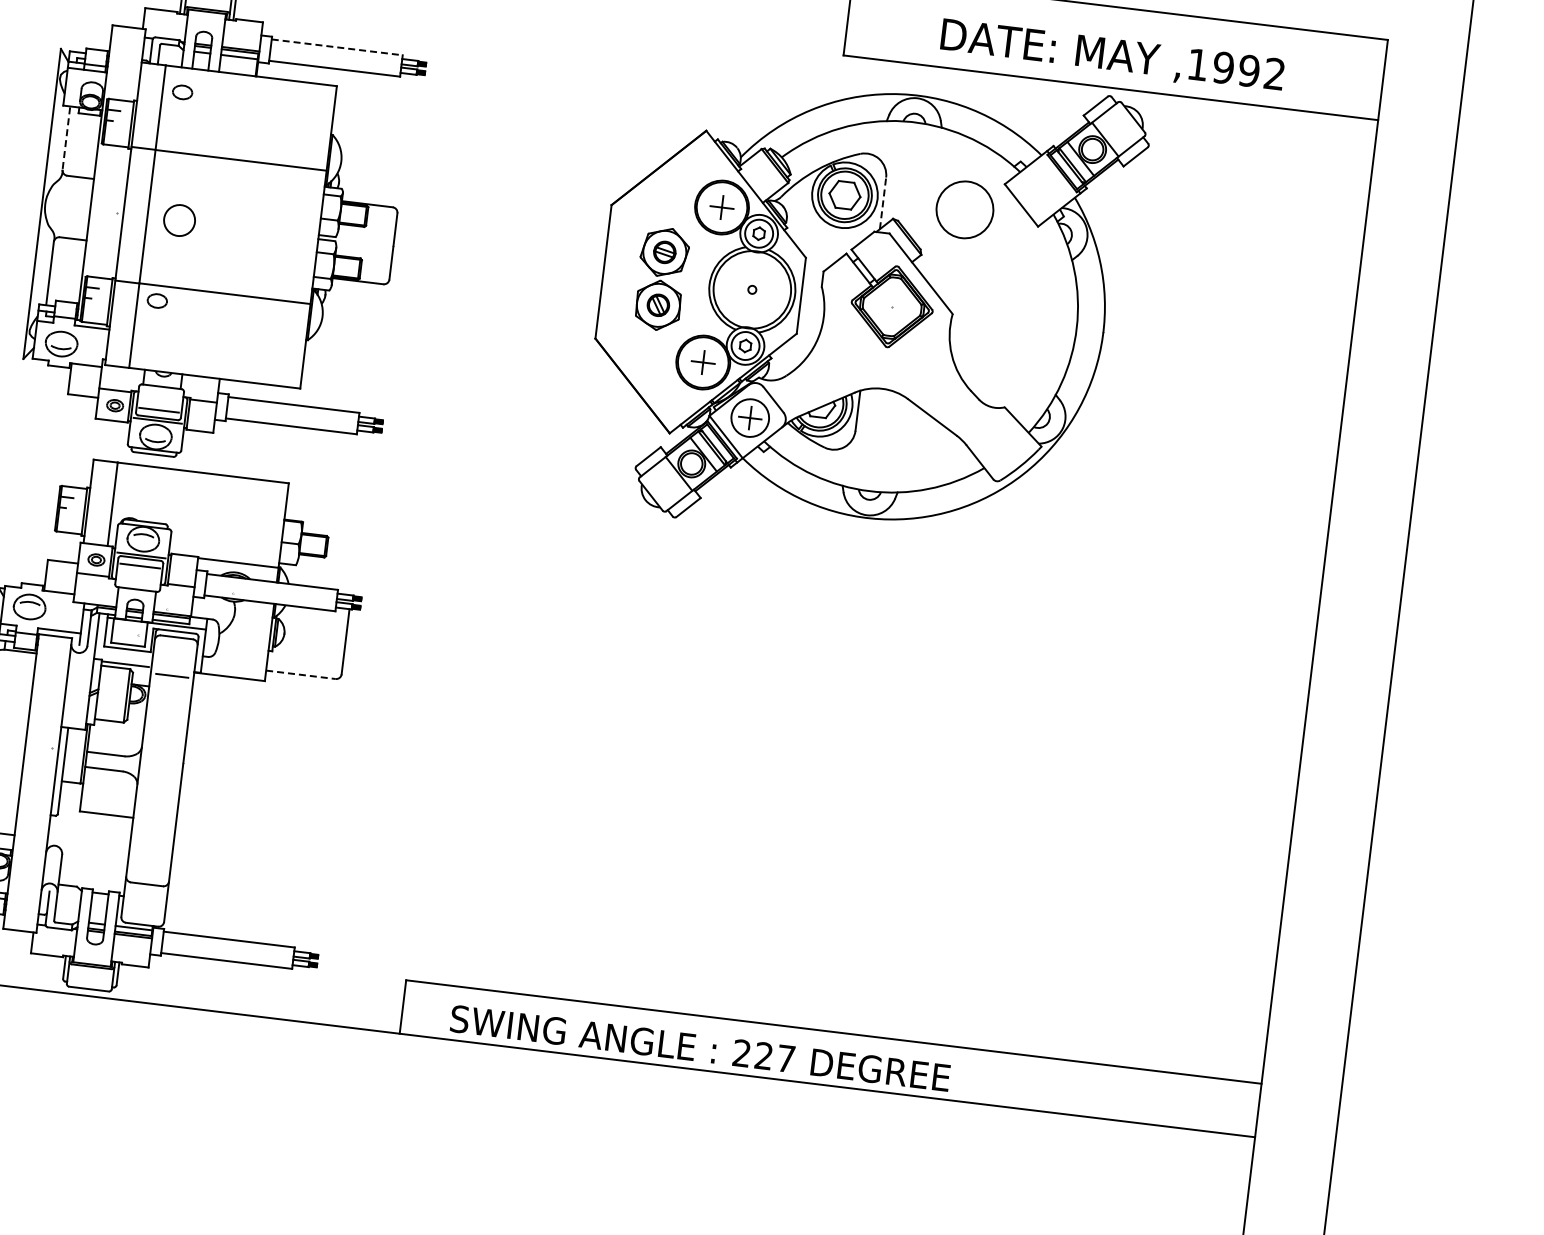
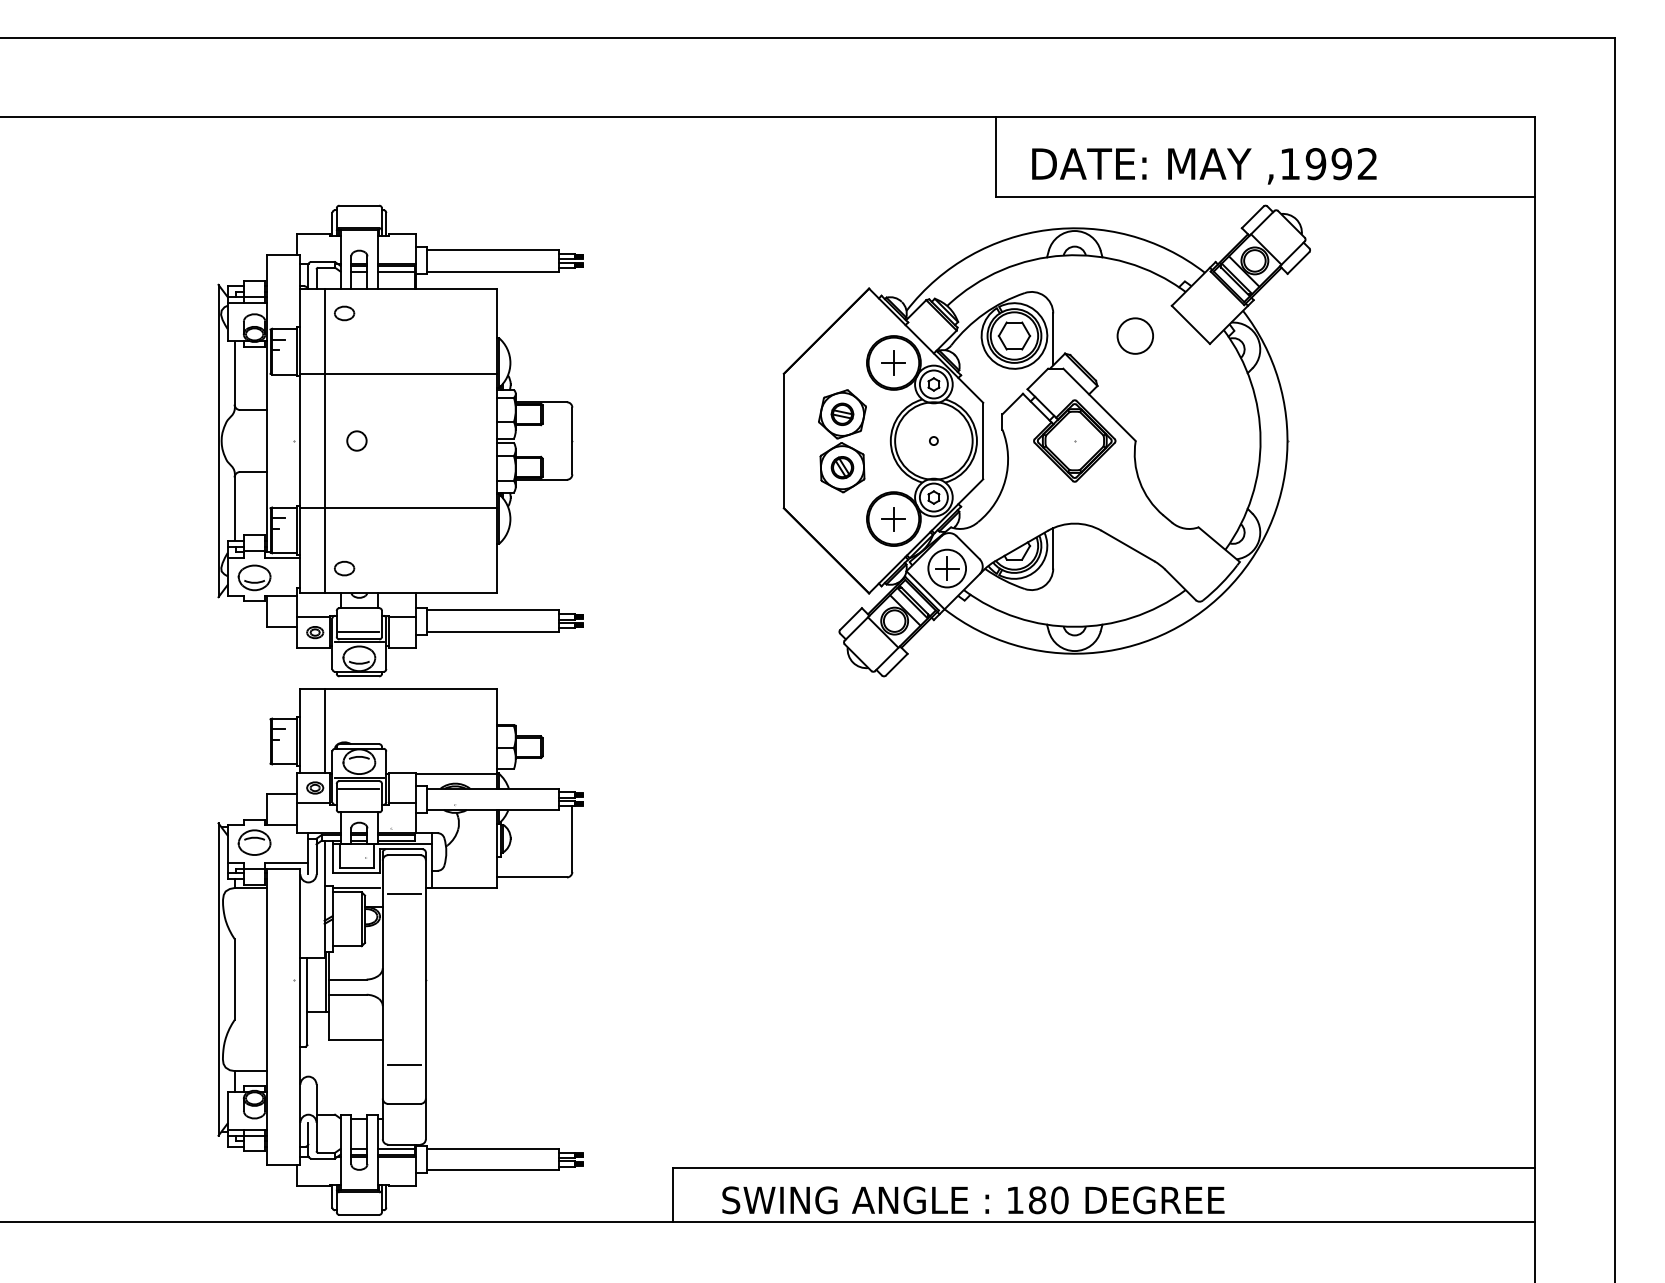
line: (337, 47) -> (492, 250), dashed -> solid
text: (1112, 56) -> (1204, 166), moved
line: (66, 138) -> (234, 373), dashed -> solid
line: (883, 203) -> (1053, 339), dashed -> solid
circle: (965, 209) -> (1135, 335), size x0.62
circle: (179, 219) -> (356, 440), size x0.62
part: (157, 300) -> (344, 568), moved
line: (301, 674) -> (532, 877), dashed -> solid
line: (151, 846) -> (404, 1065), added
text: (763, 1056) -> (1037, 1200), 227 -> 180

